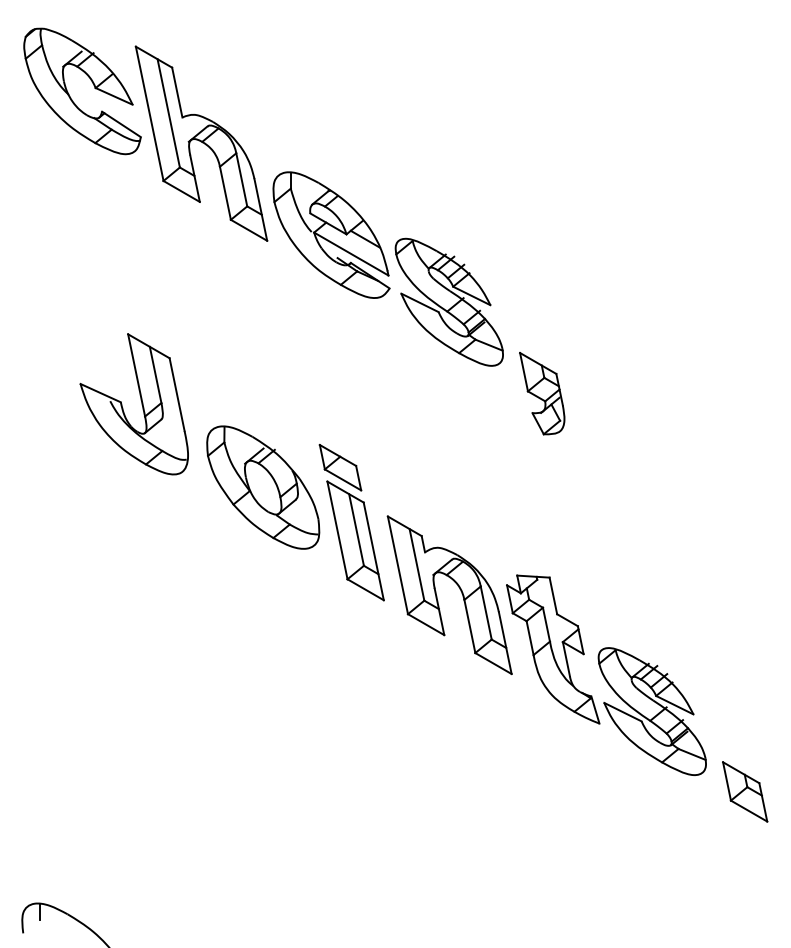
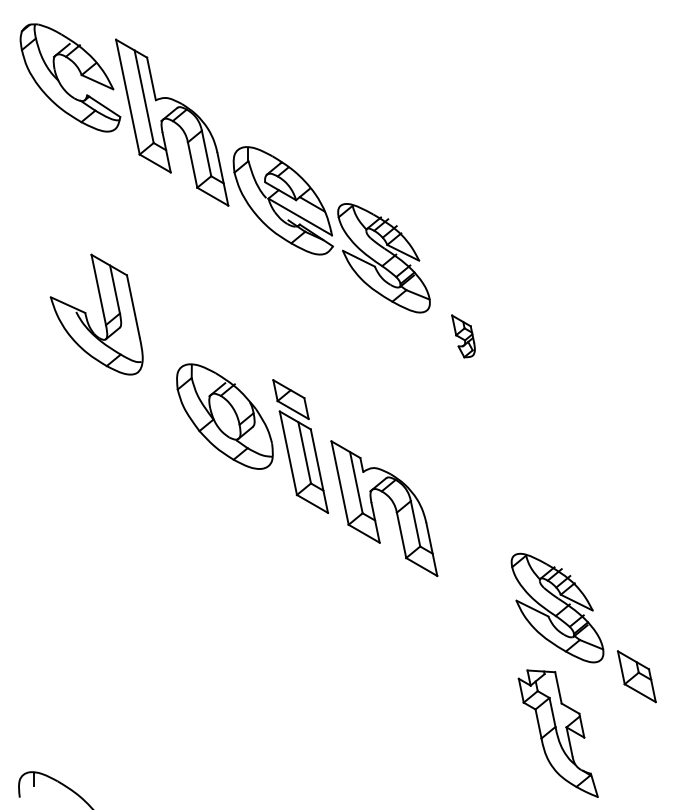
part: (542, 393) -> (463, 336), size x0.6
part: (141, 404) -> (102, 314), moved
part: (553, 649) -> (558, 733), moved

